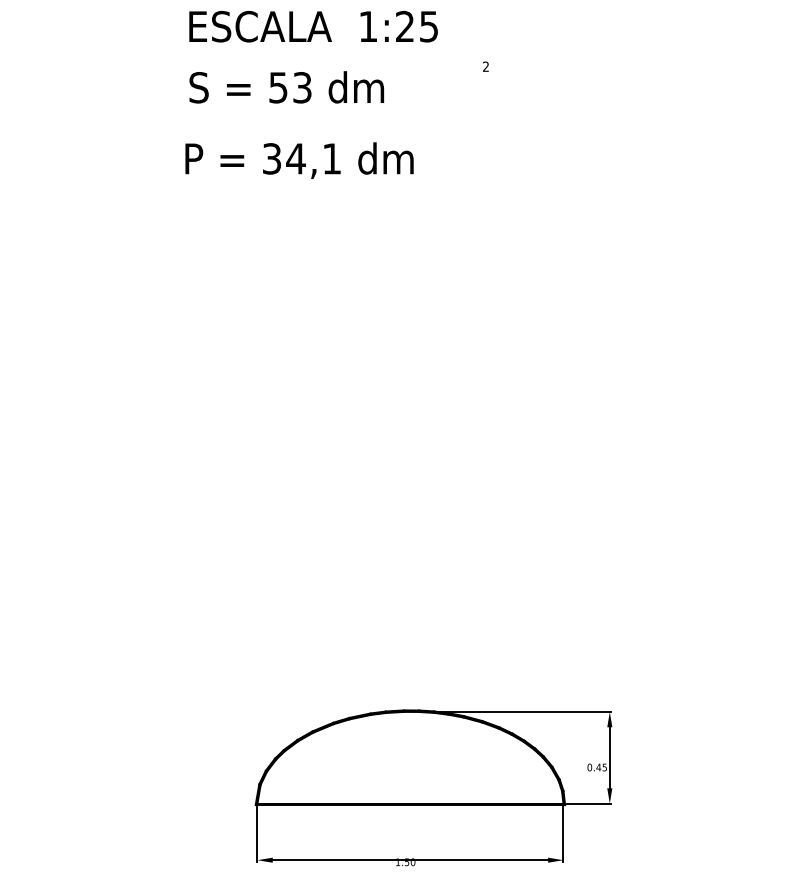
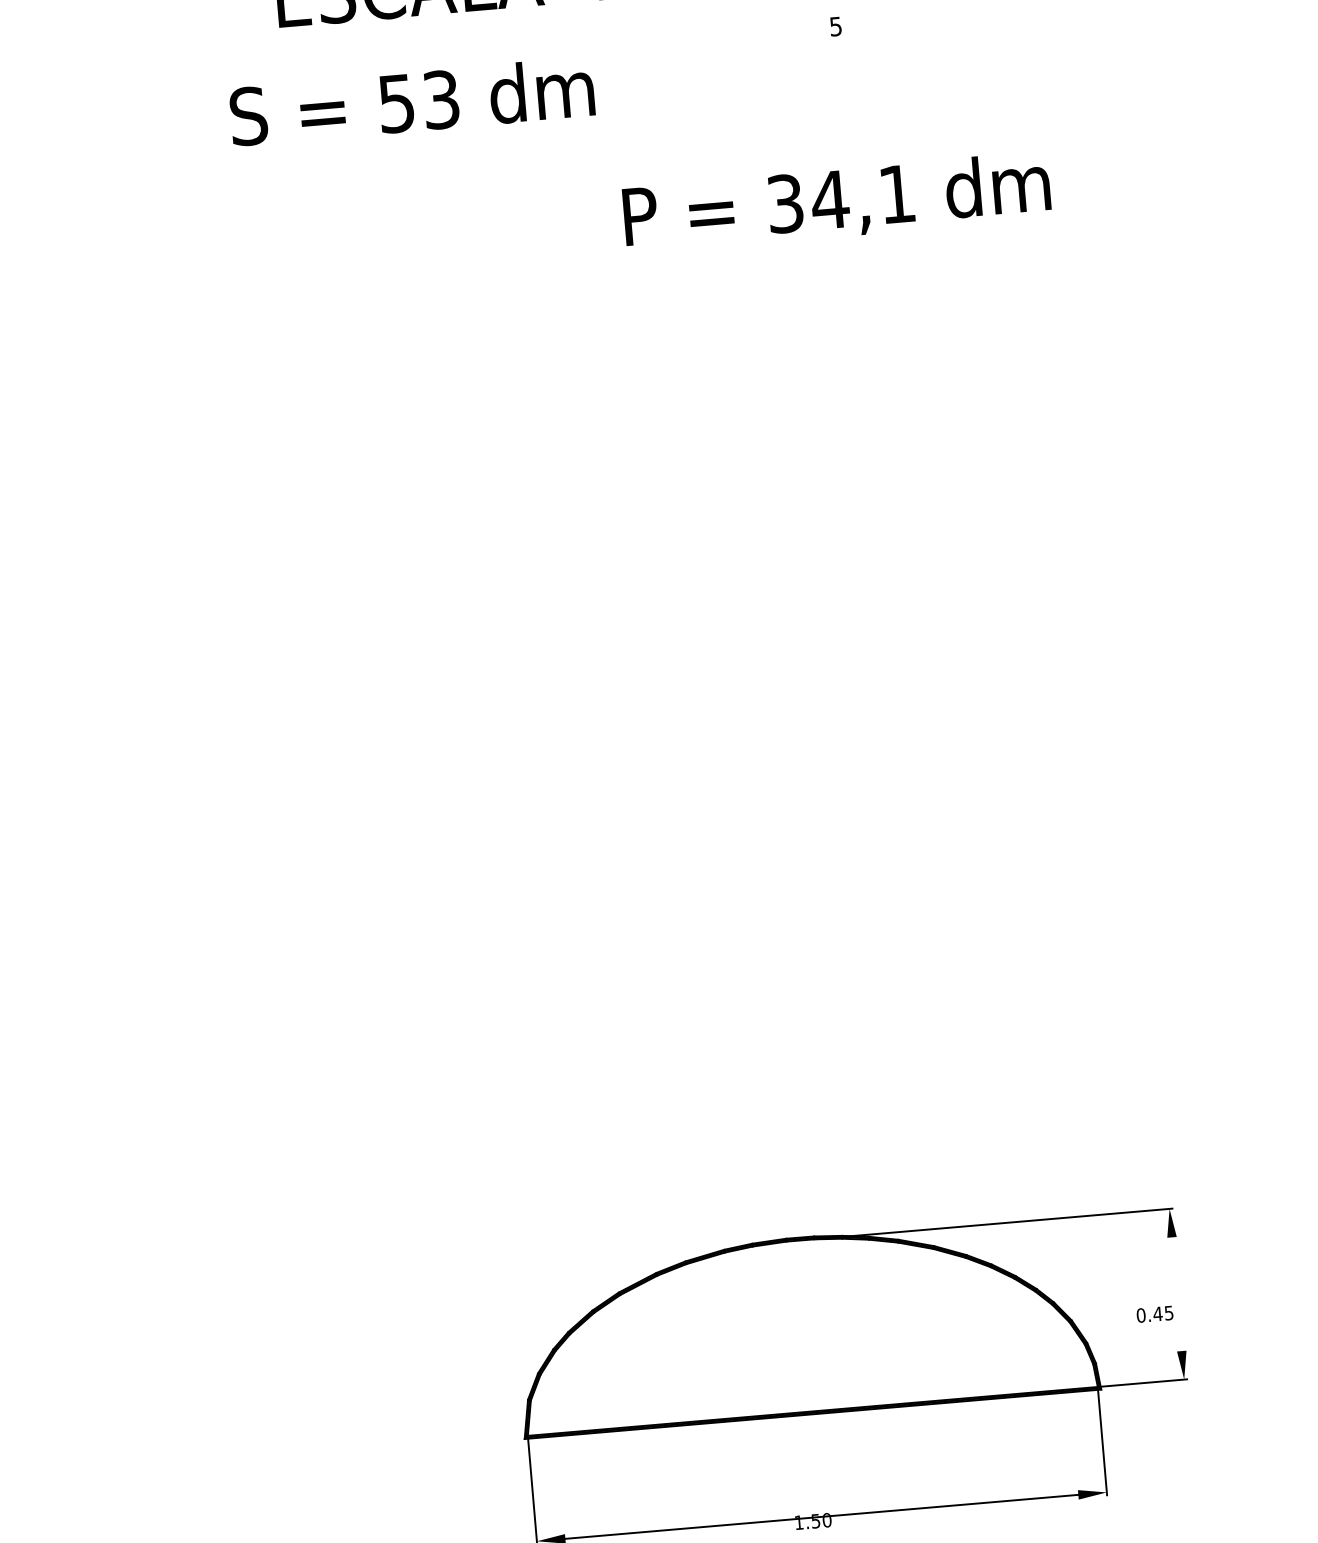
text: (485, 66) -> (834, 26), 2 -> 5
text: (286, 87) -> (411, 101), moved
text: (299, 160) -> (836, 202), moved
line: (609, 757) -> (1176, 1293), removed

